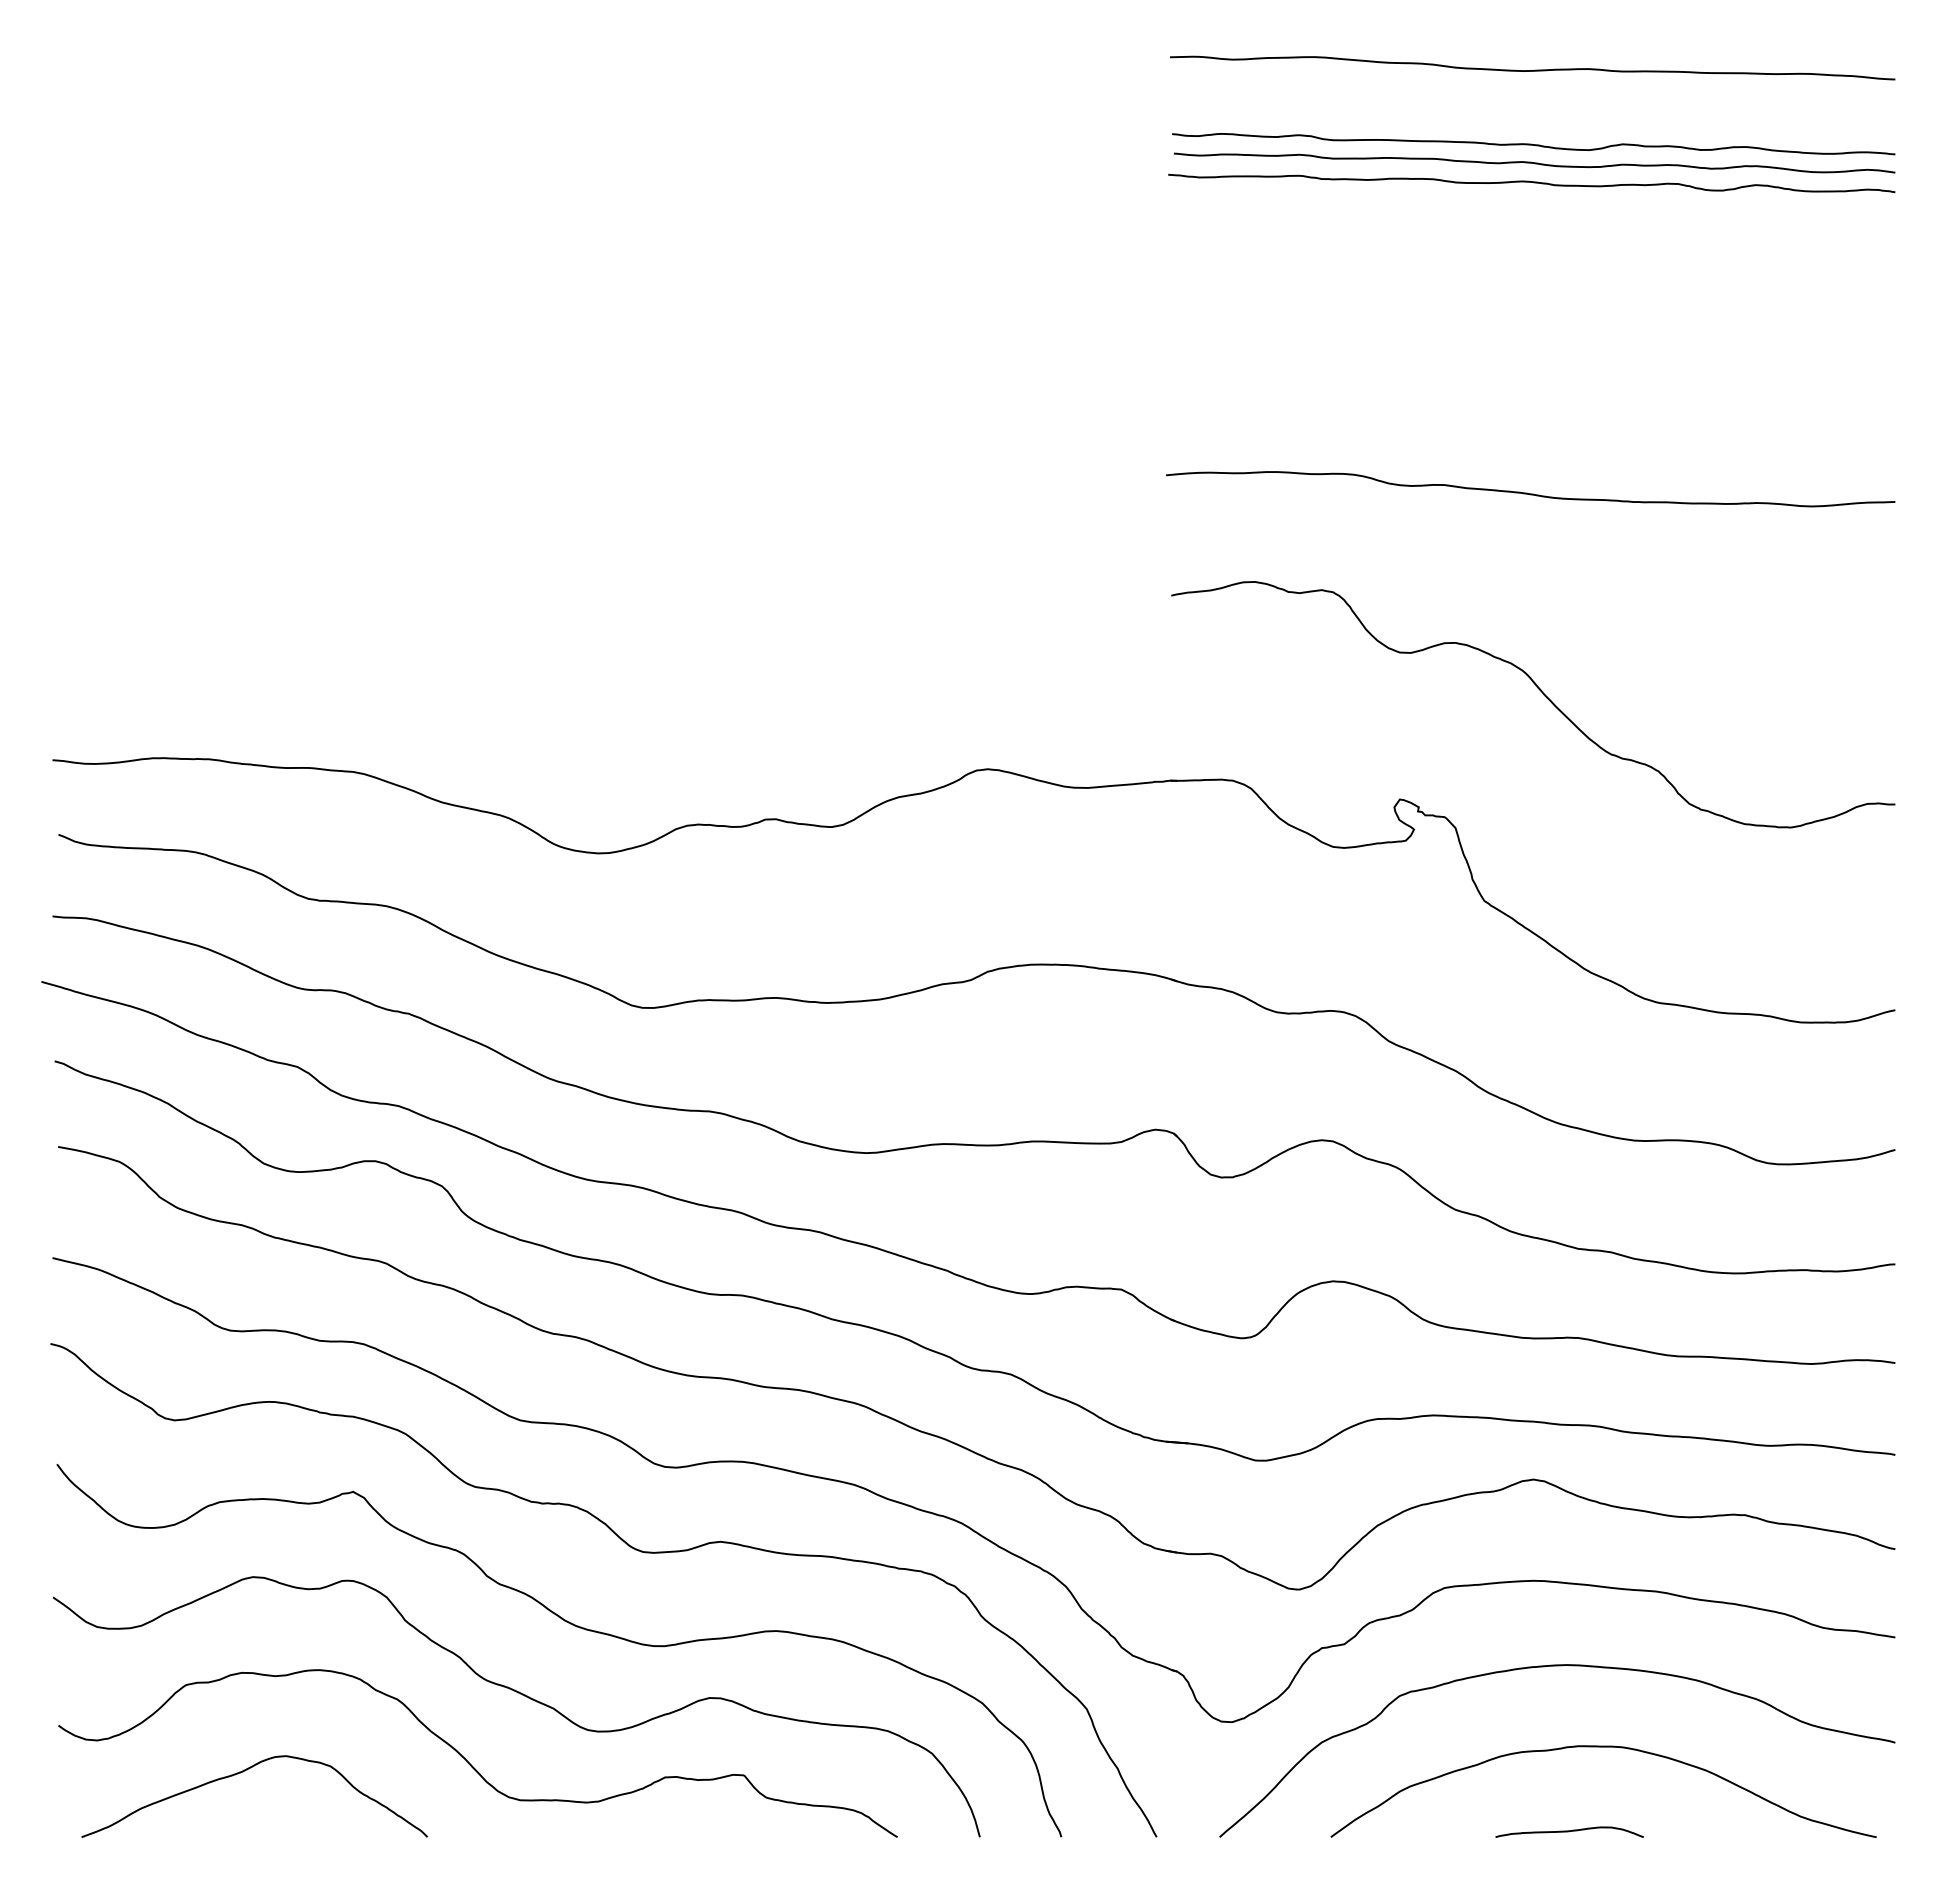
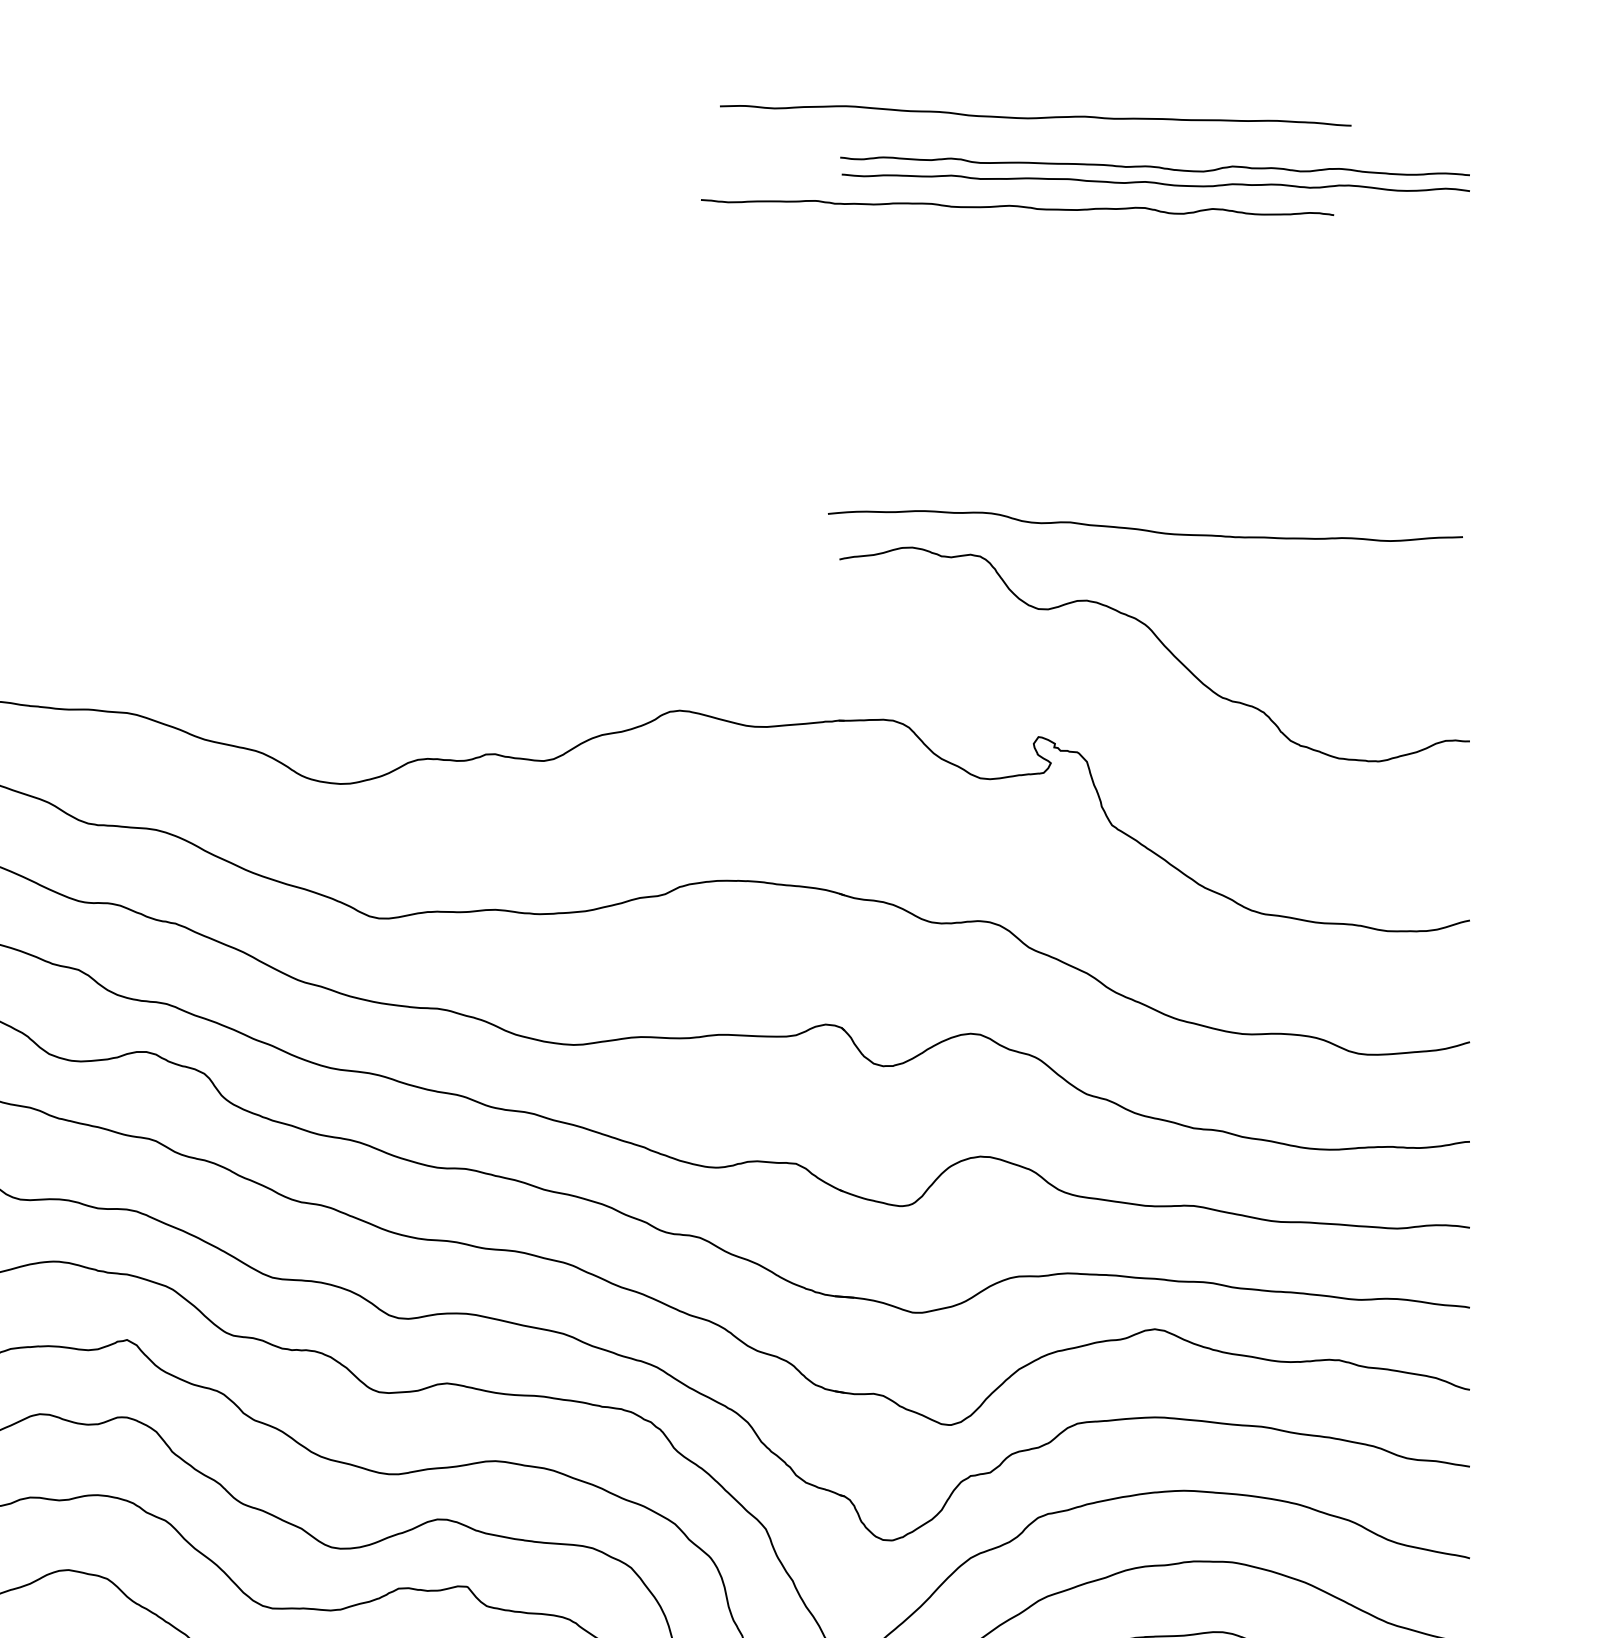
curve: (1534, 69) -> (1037, 117), moved
curve: (1531, 182) -> (1017, 206), moved
curve: (1530, 493) -> (1145, 529), moved

